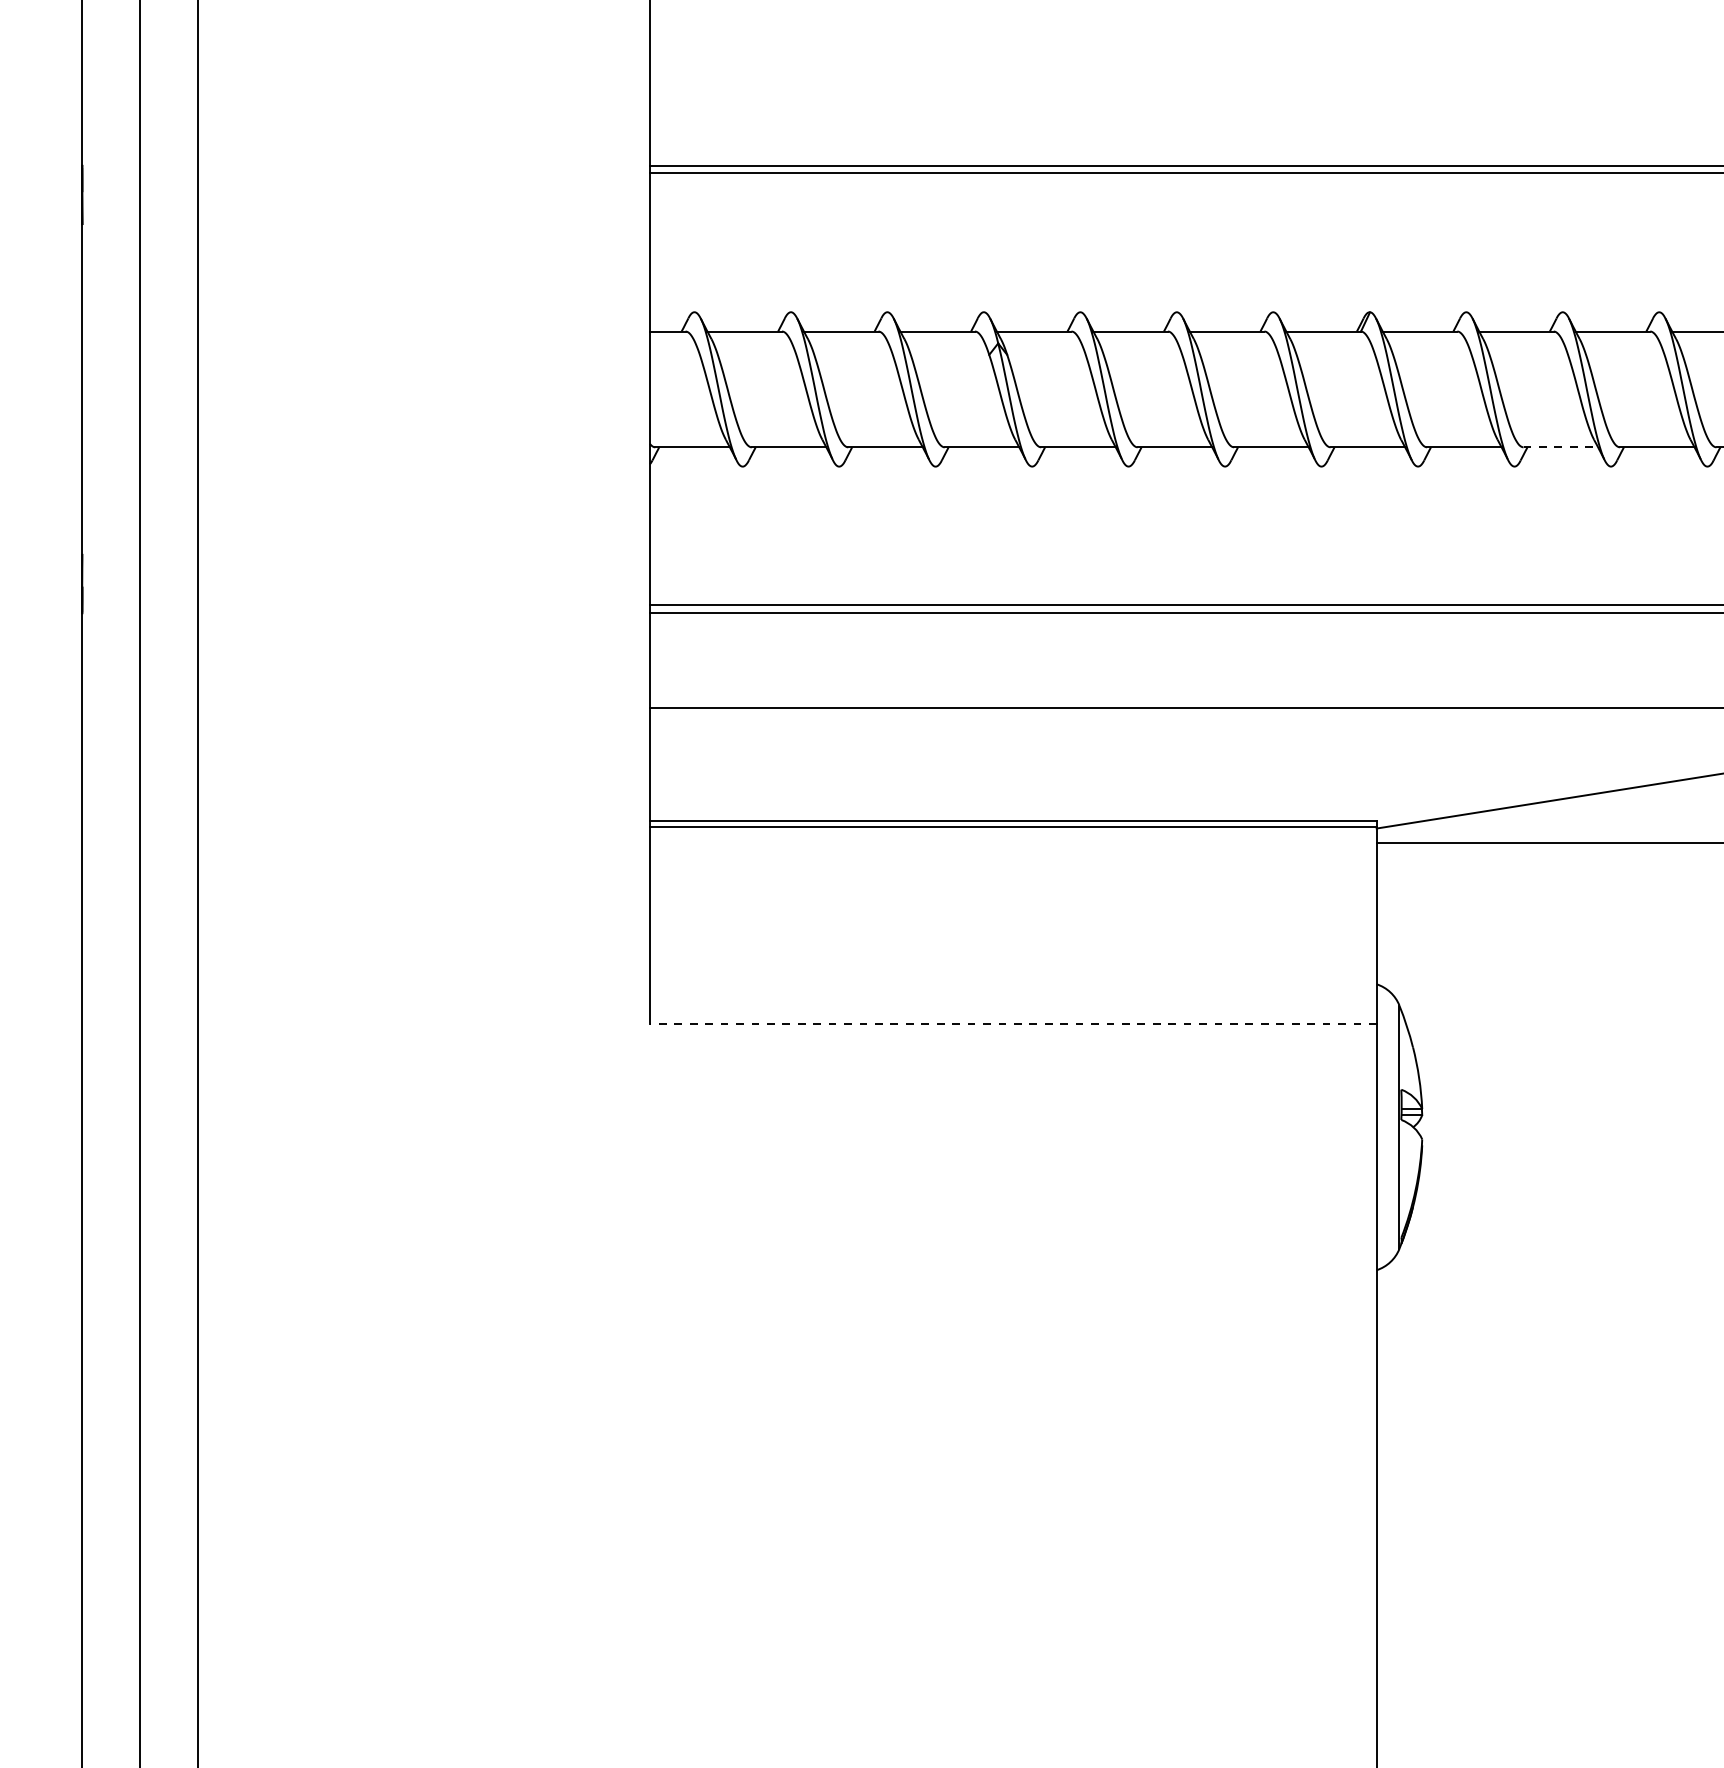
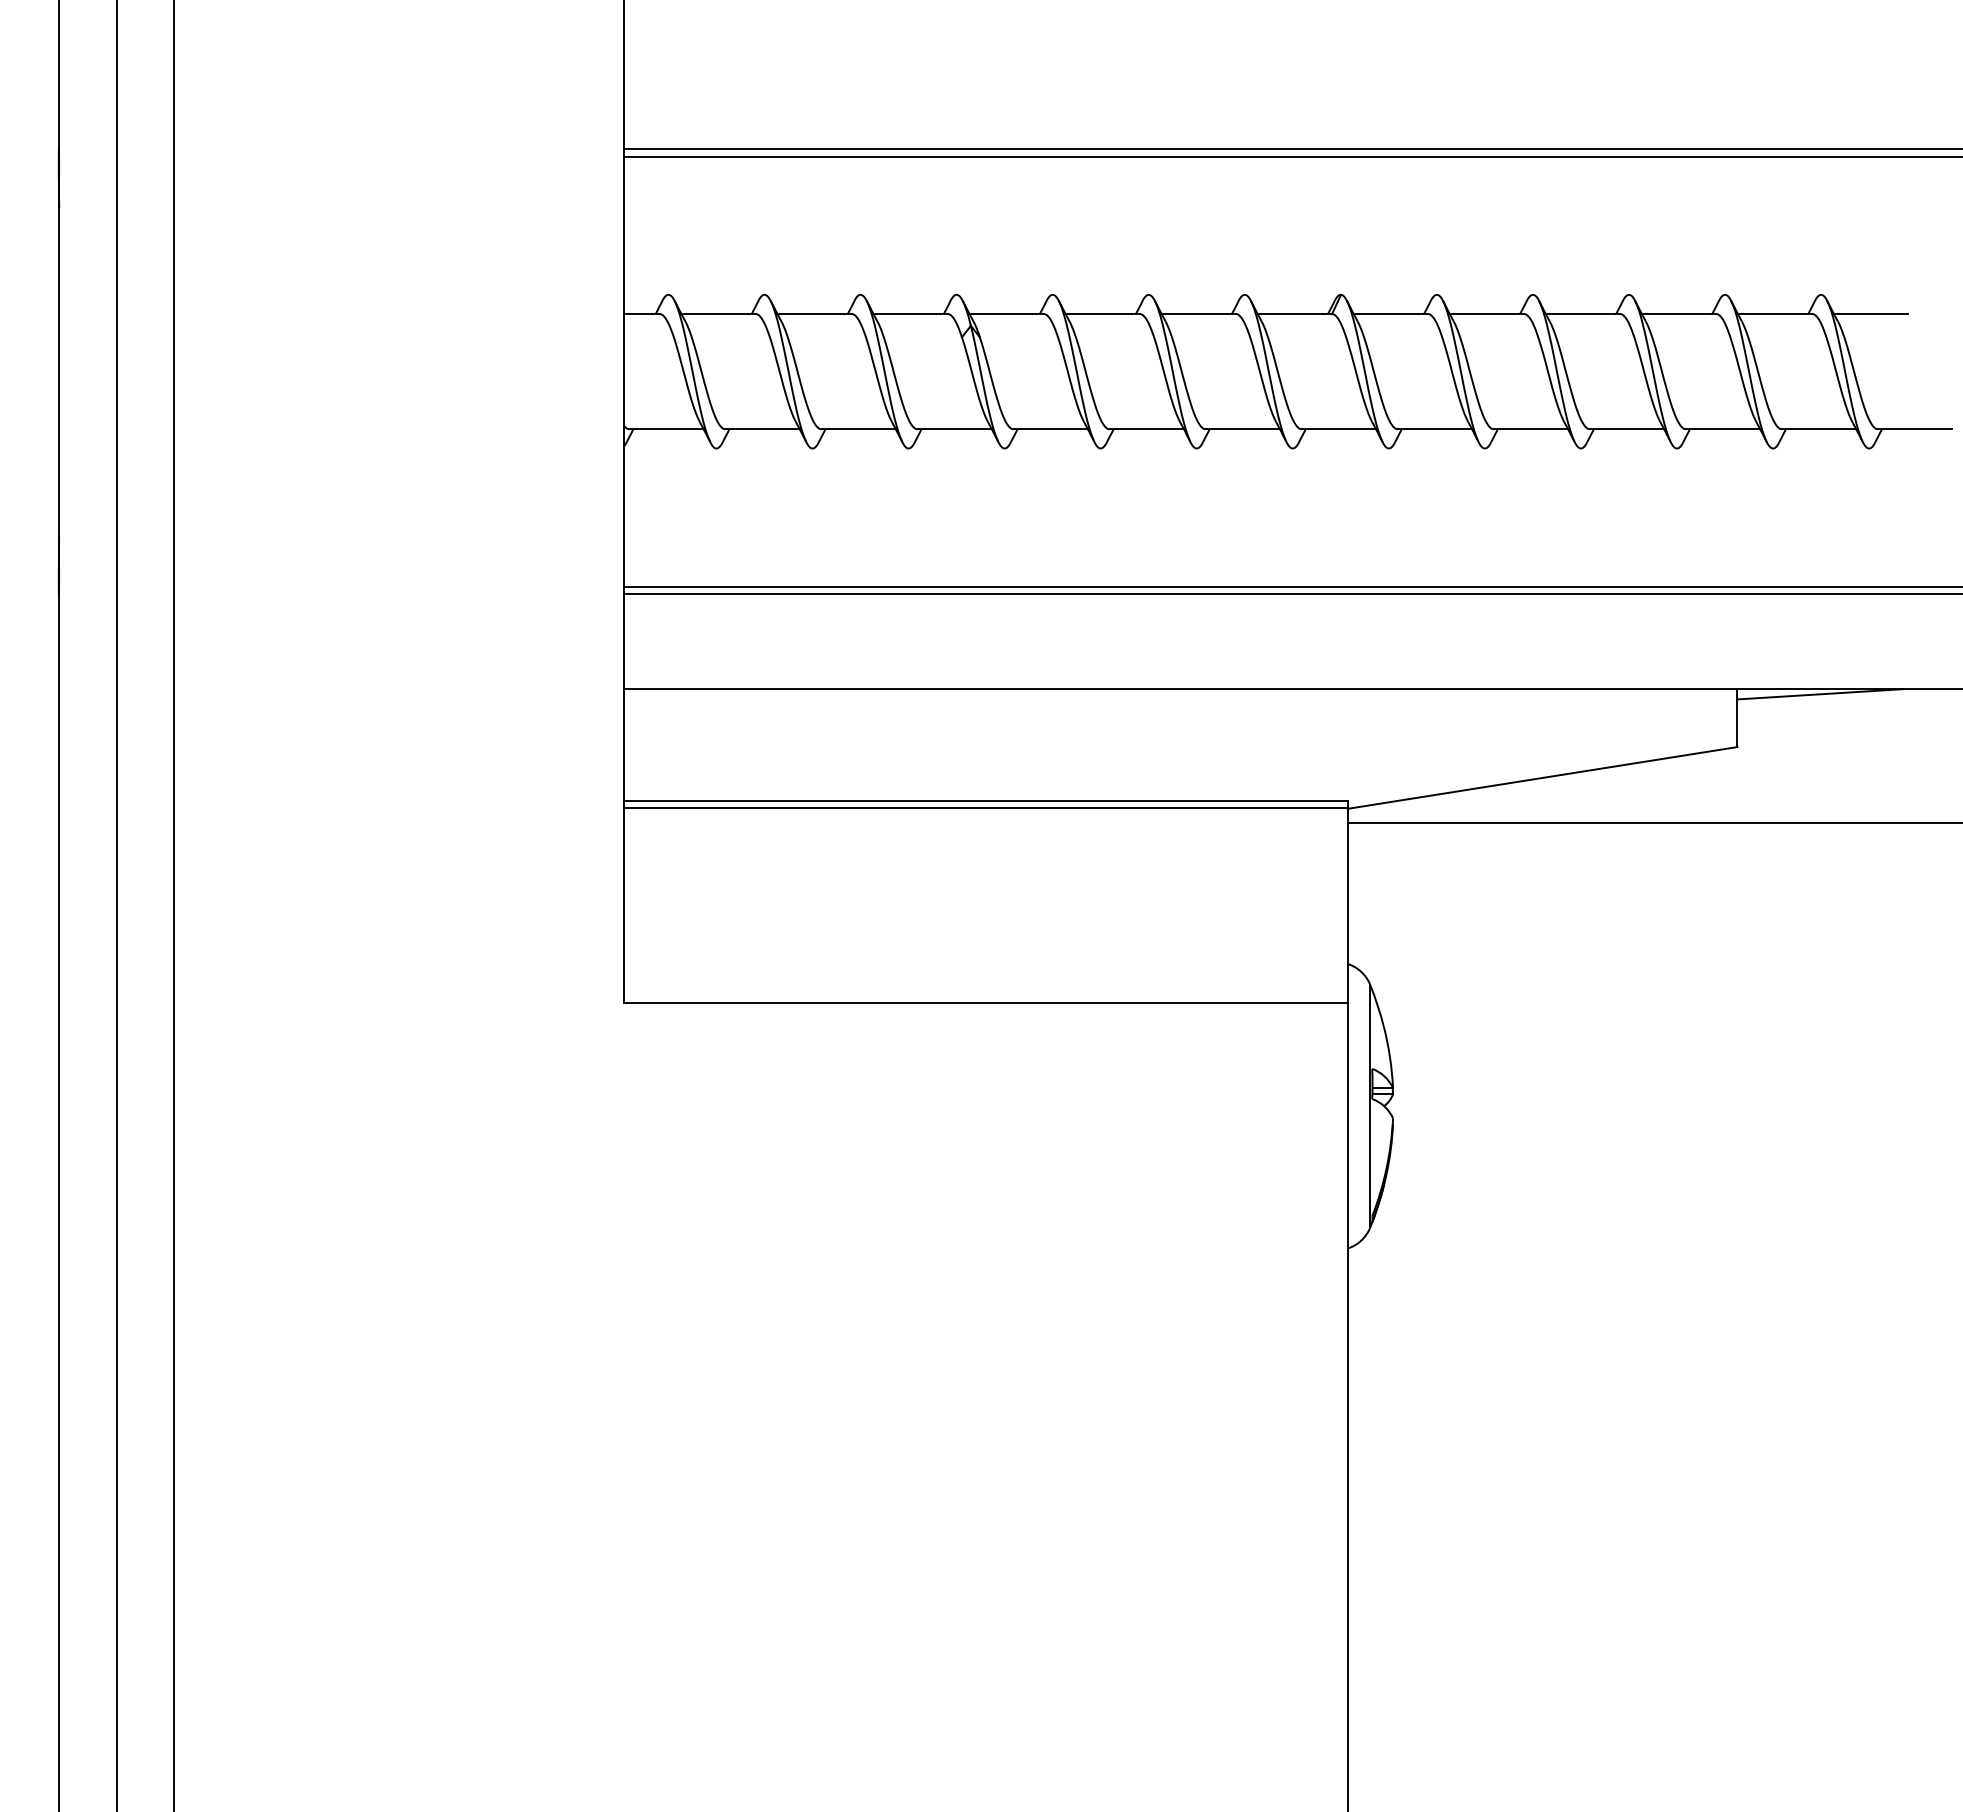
line: (1561, 447) -> (1531, 429), dashed -> solid
line: (1012, 1024) -> (985, 1003), dashed -> solid

